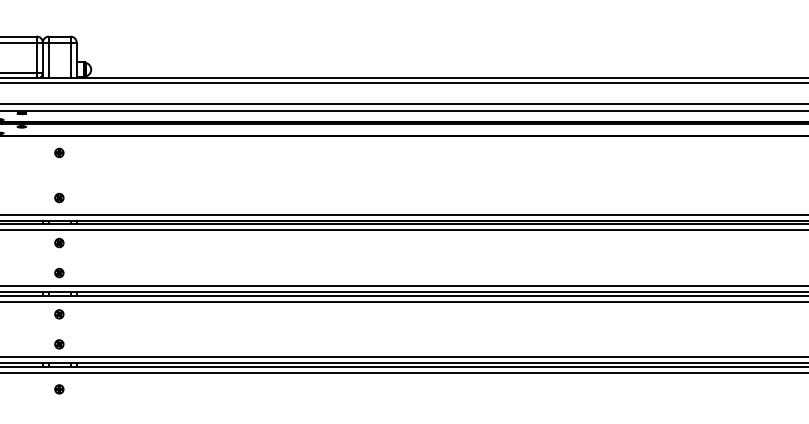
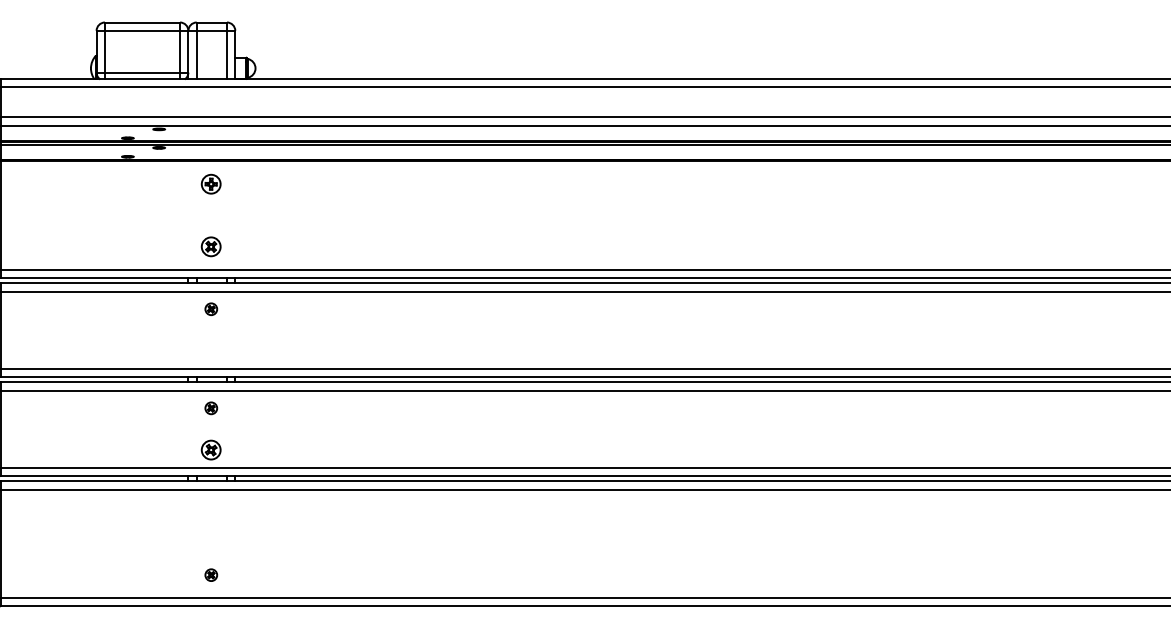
part: (59, 152) -> (211, 183), size x1.6
part: (59, 197) -> (211, 246), size x1.6
part: (59, 272) -> (211, 350), removed
part: (59, 343) -> (211, 449), size x1.6
part: (59, 389) -> (211, 512), removed

